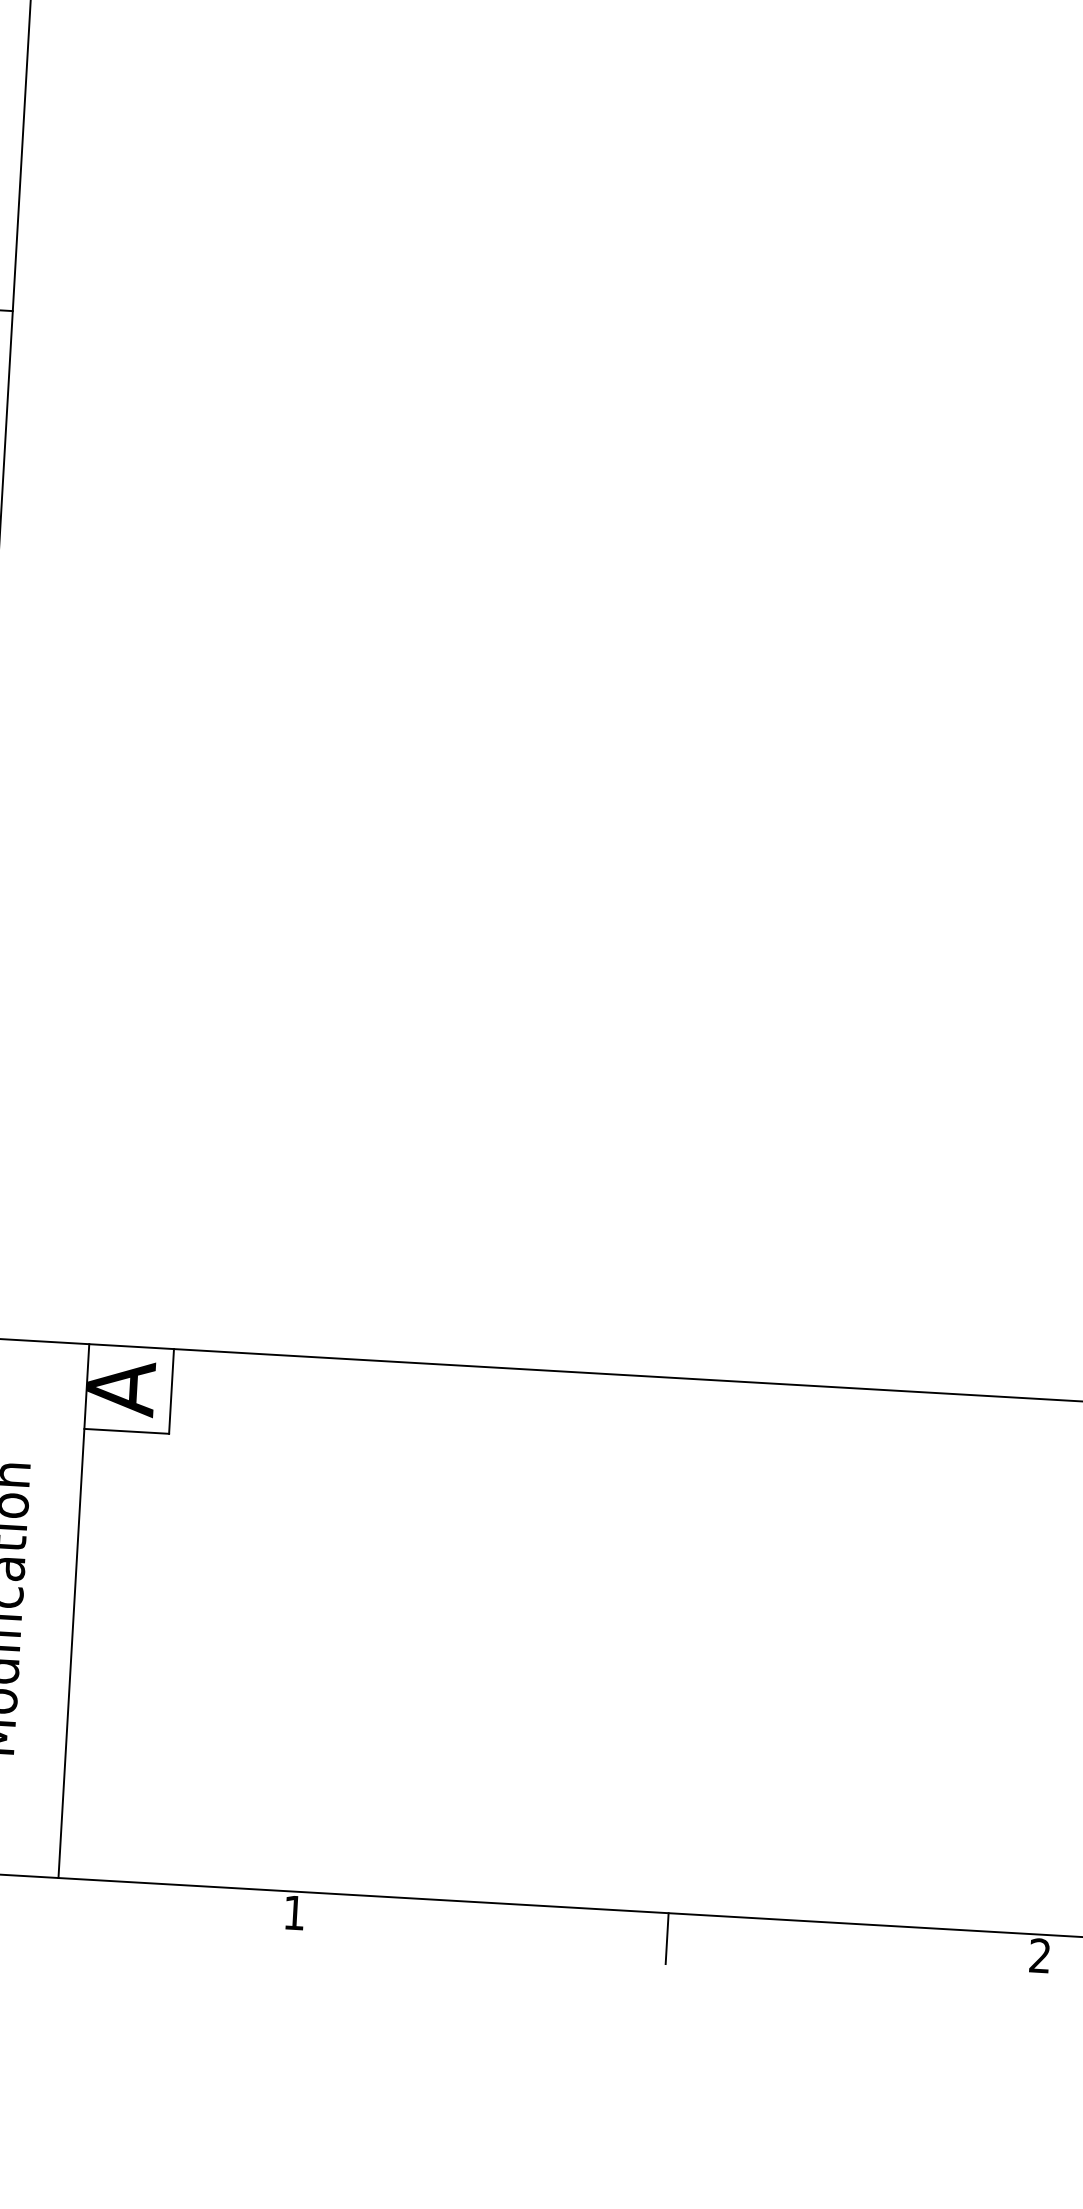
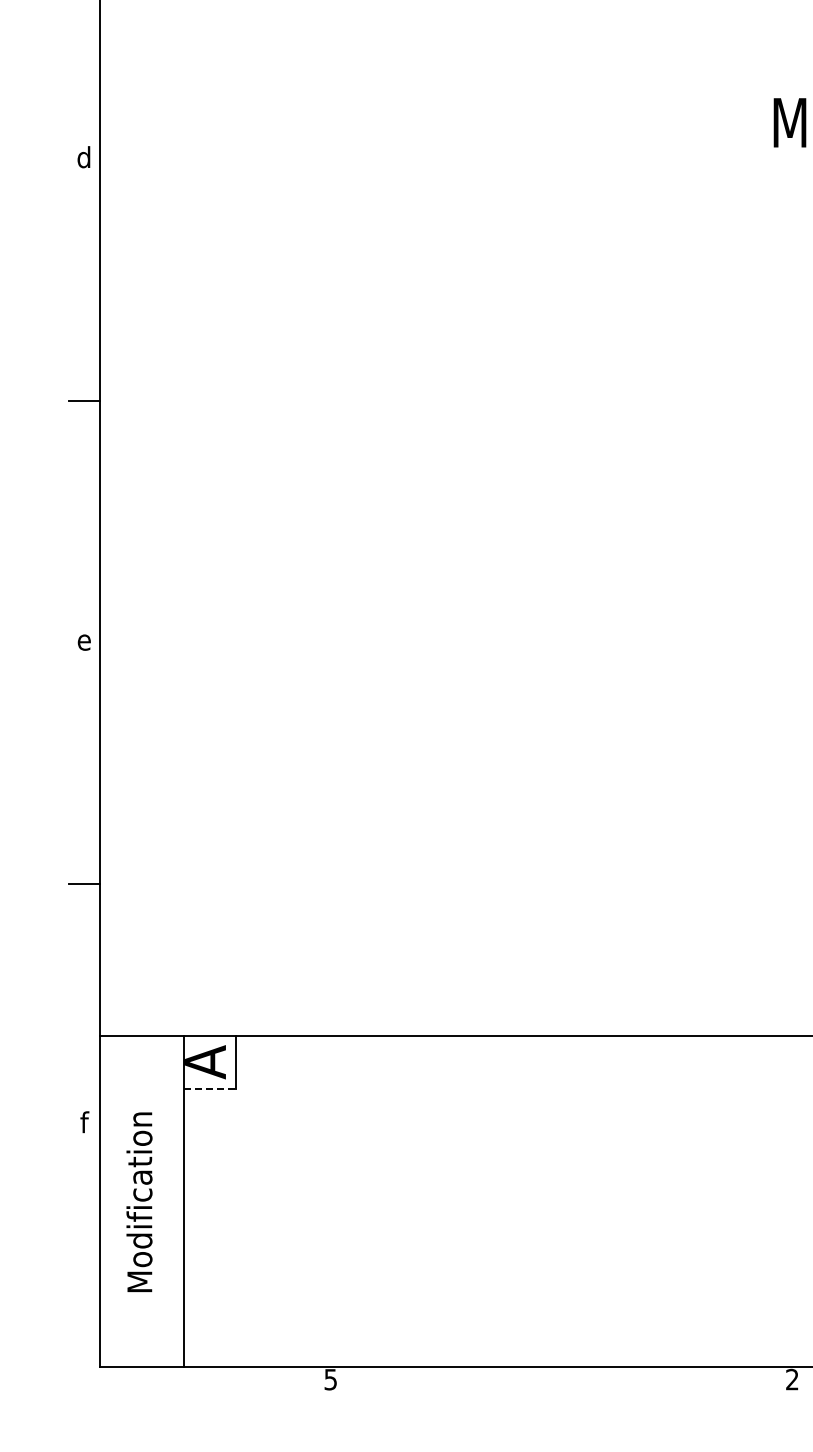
line: (127, 1431) -> (210, 1088), solid -> dashed
text: (293, 1912) -> (330, 1379), 1 -> 5
line: (666, 1938) -> (561, 1382), removed

